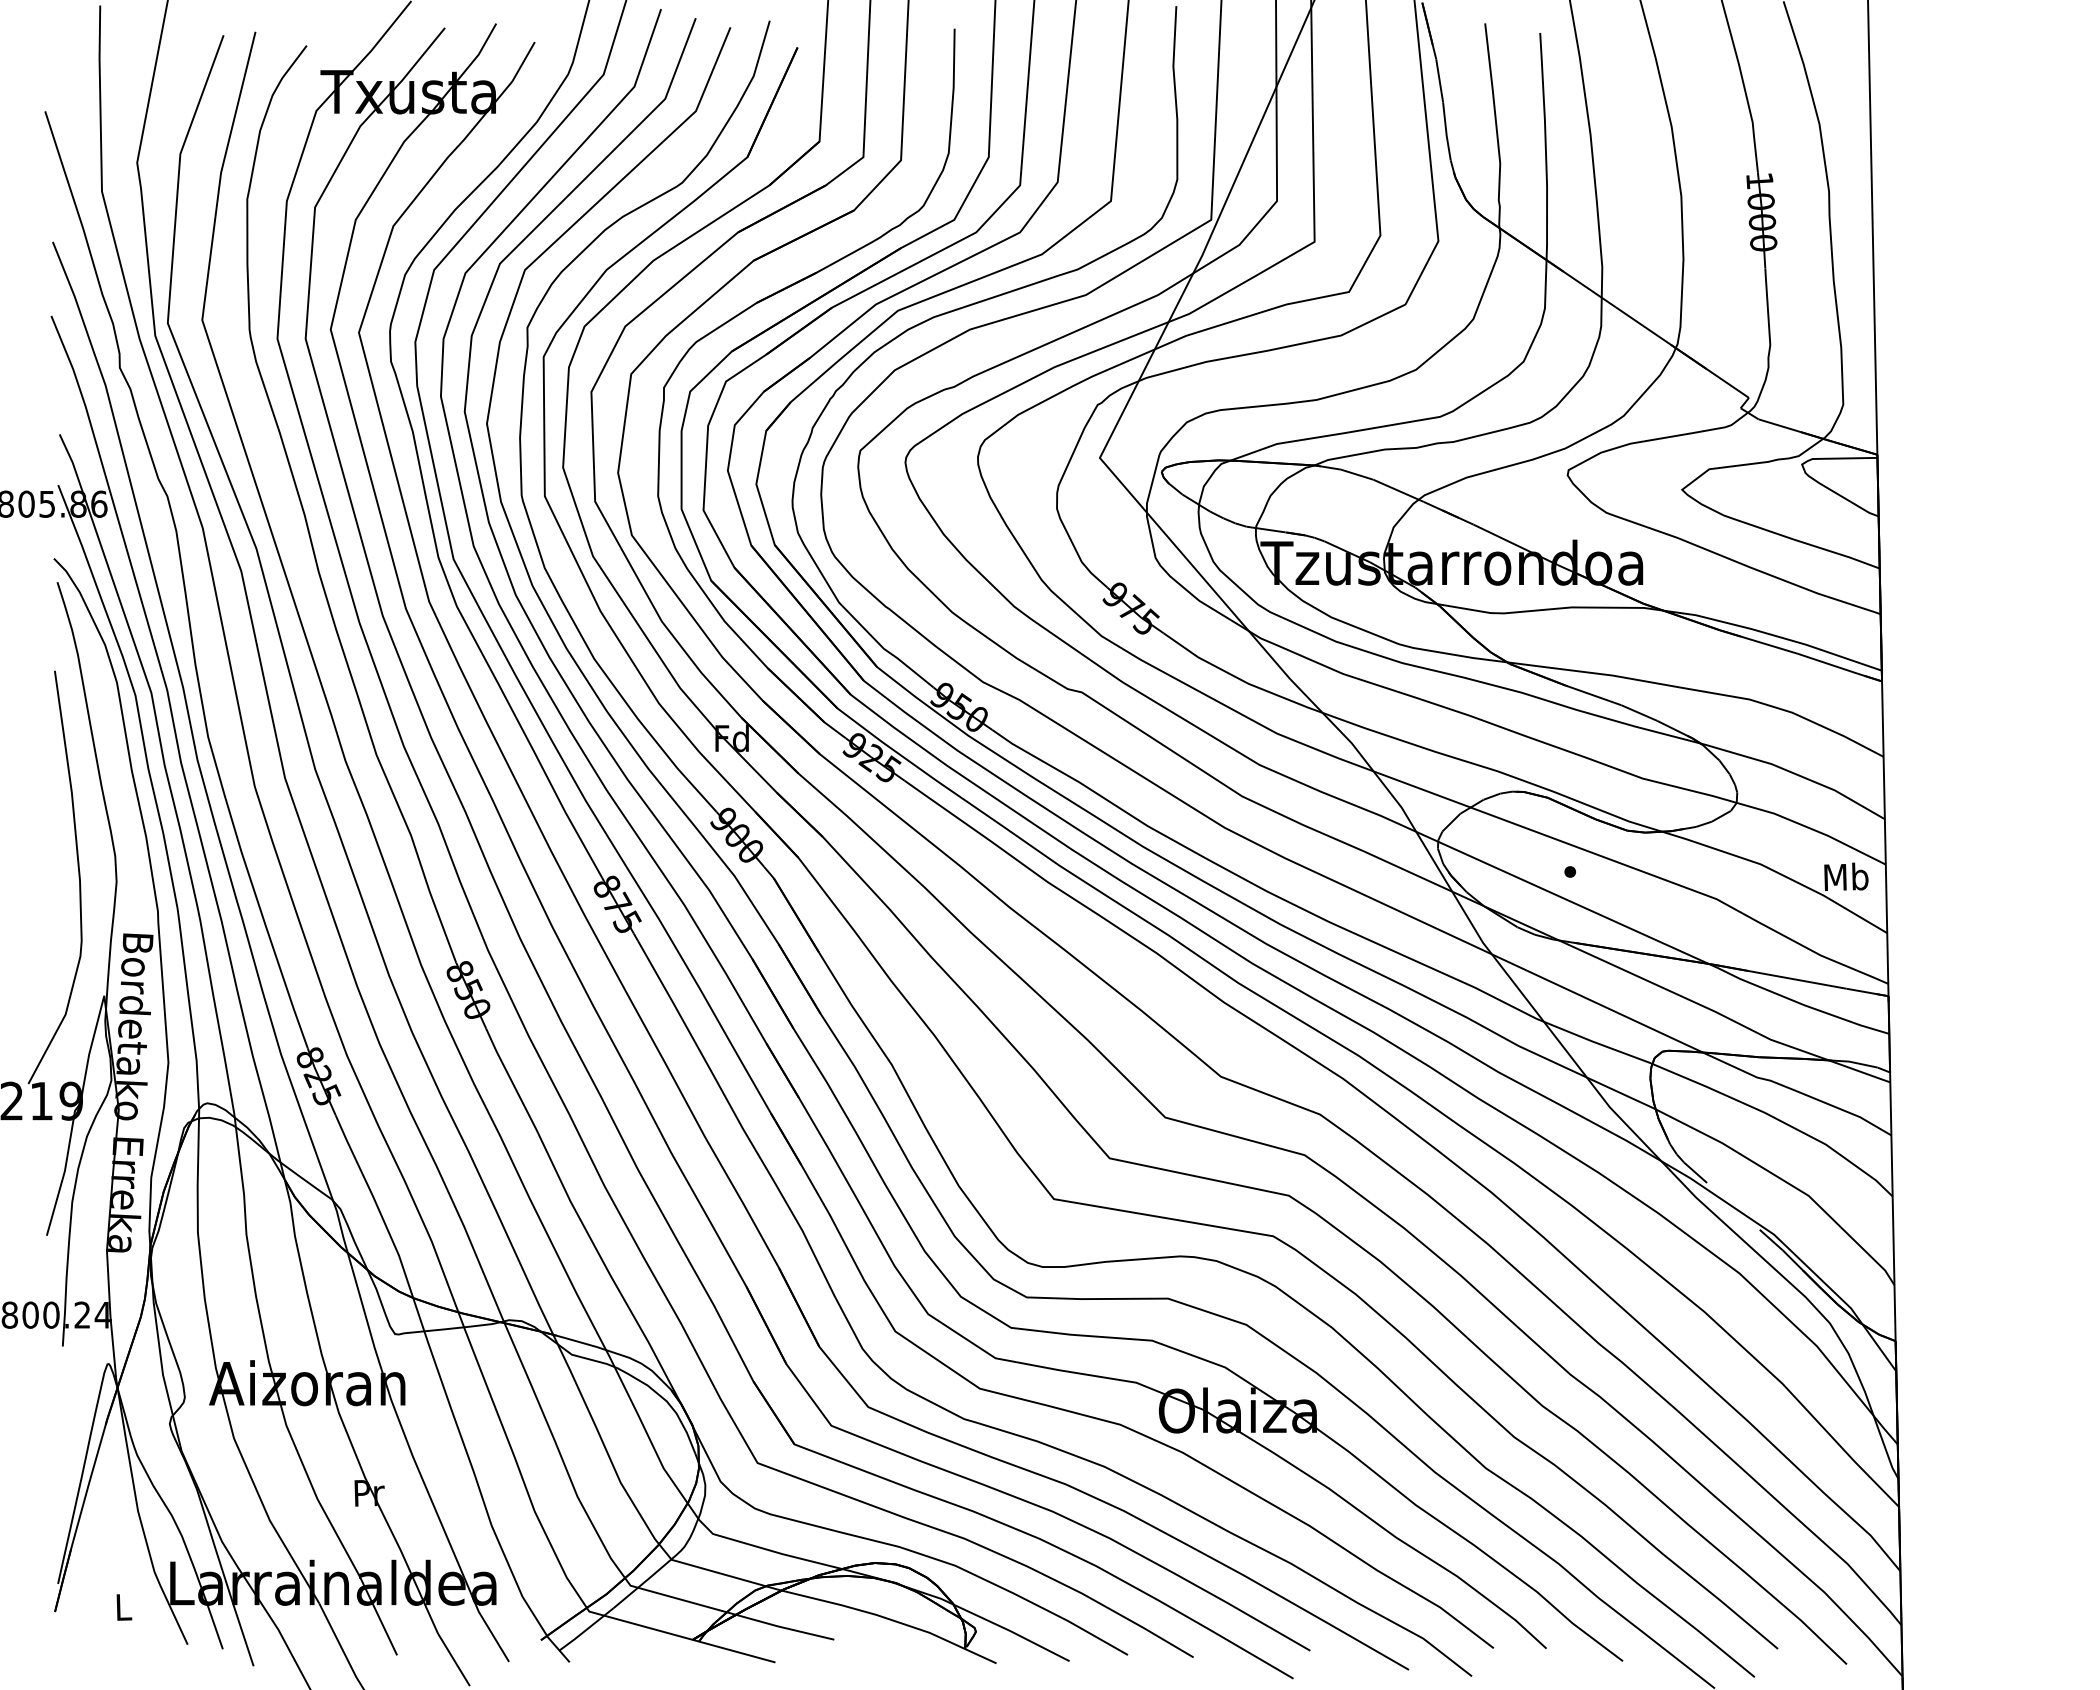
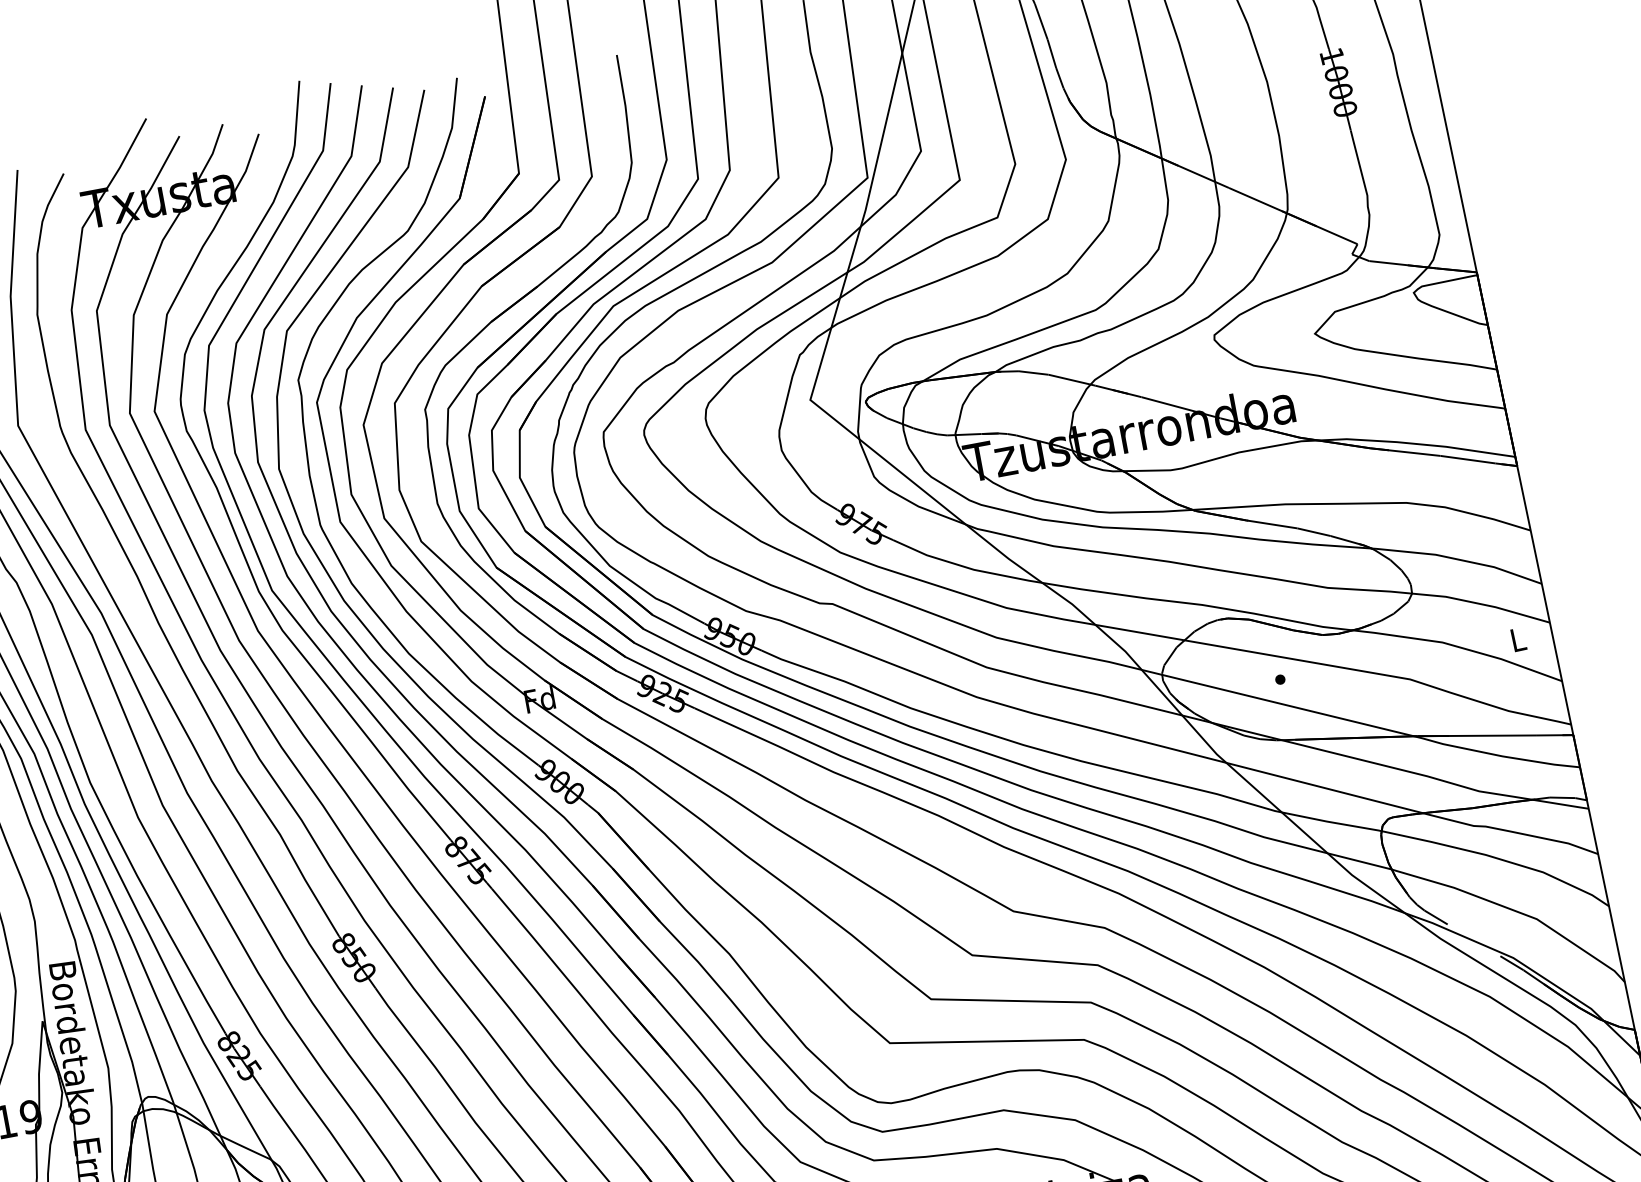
text: (1846, 876) -> (1518, 639), Mb -> L

